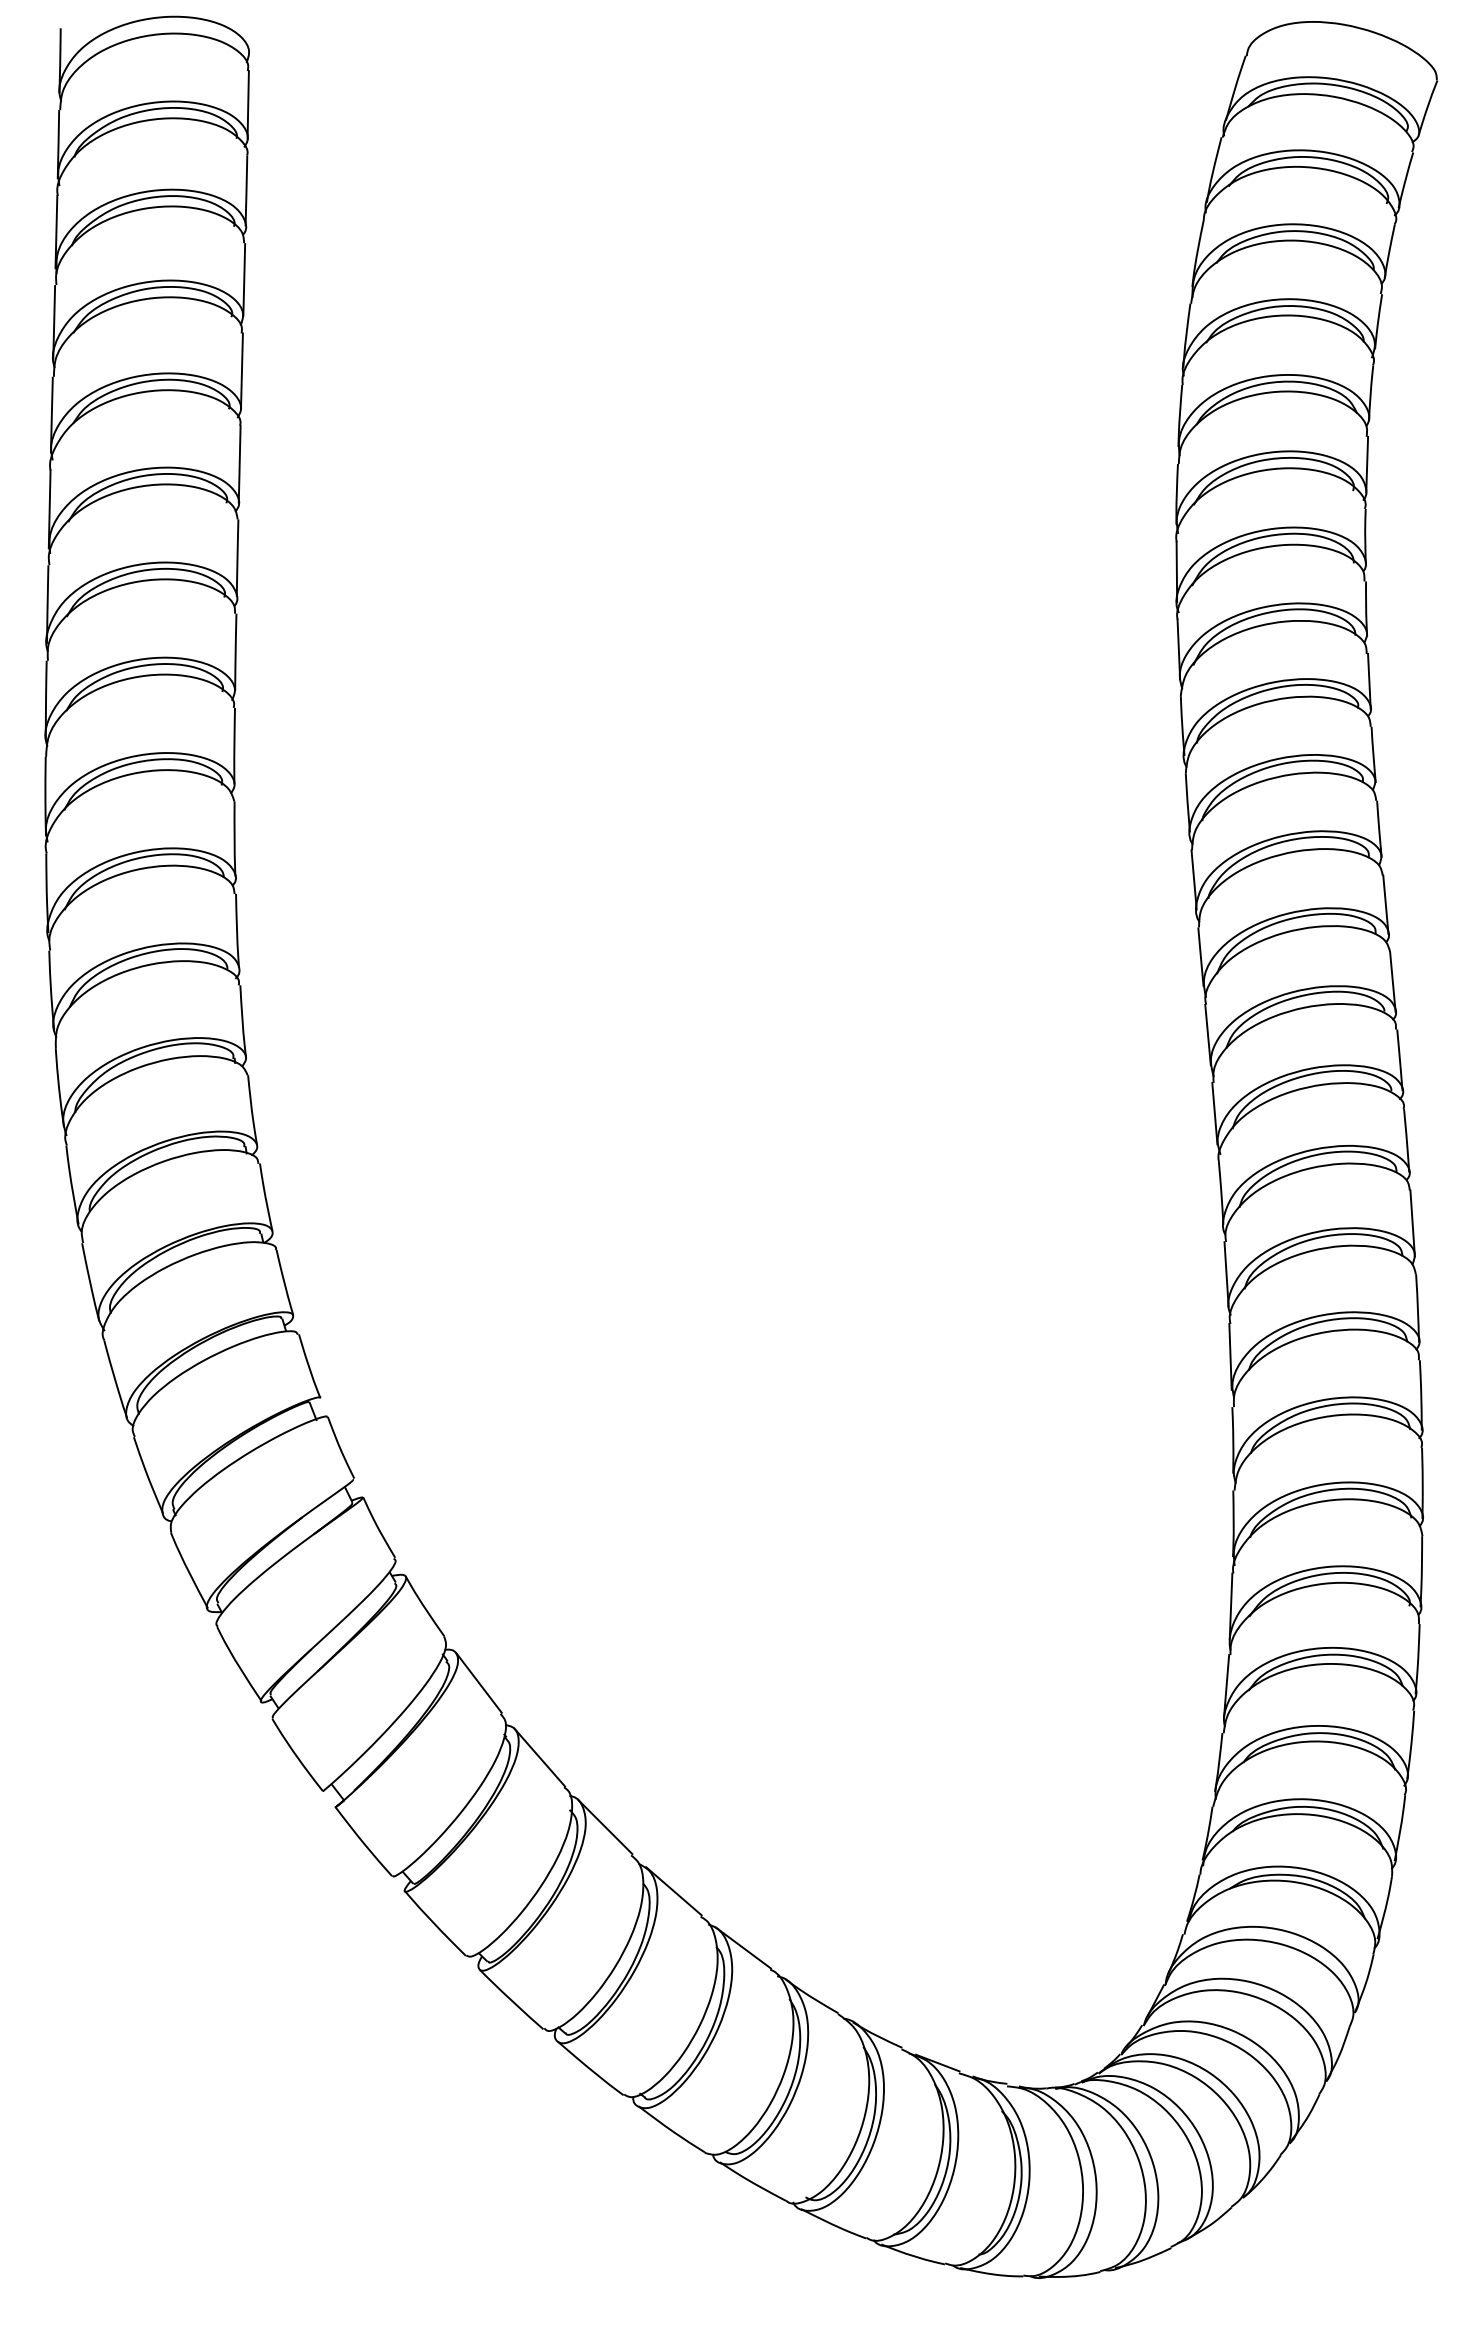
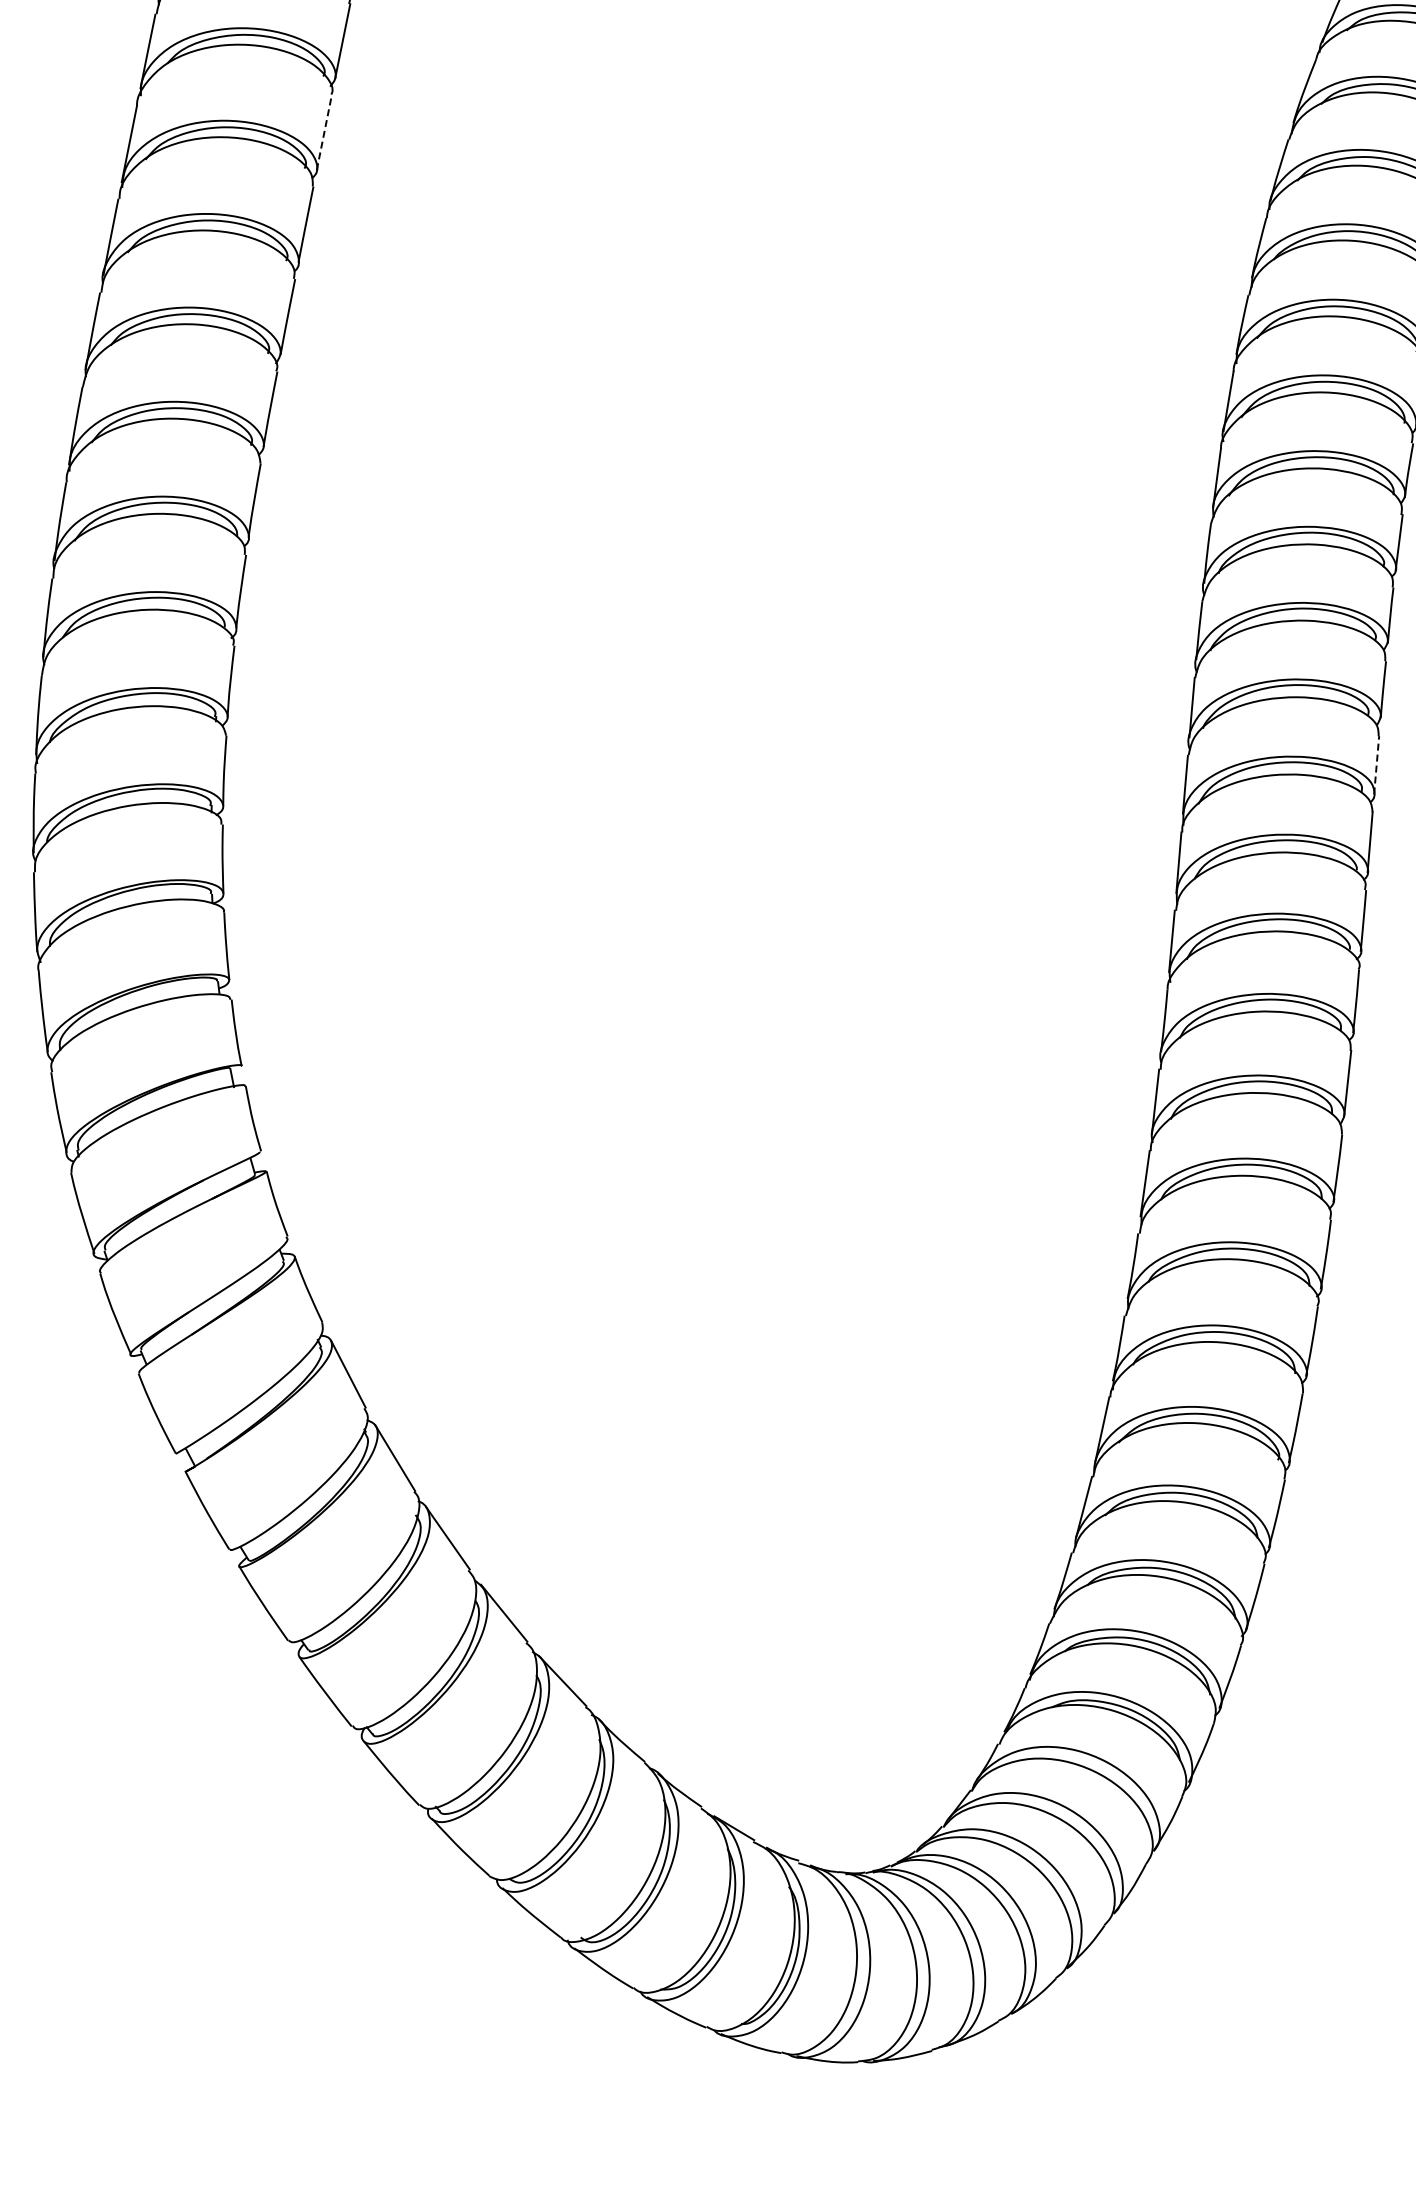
line: (239, 463) -> (324, 131), solid -> dashed
line: (1385, 904) -> (1376, 764), solid -> dashed

